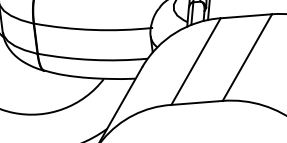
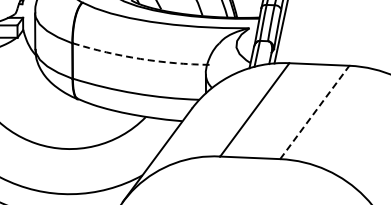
arc: (93, 29) -> (140, 58), solid -> dashed
line: (248, 57) -> (315, 112), solid -> dashed

